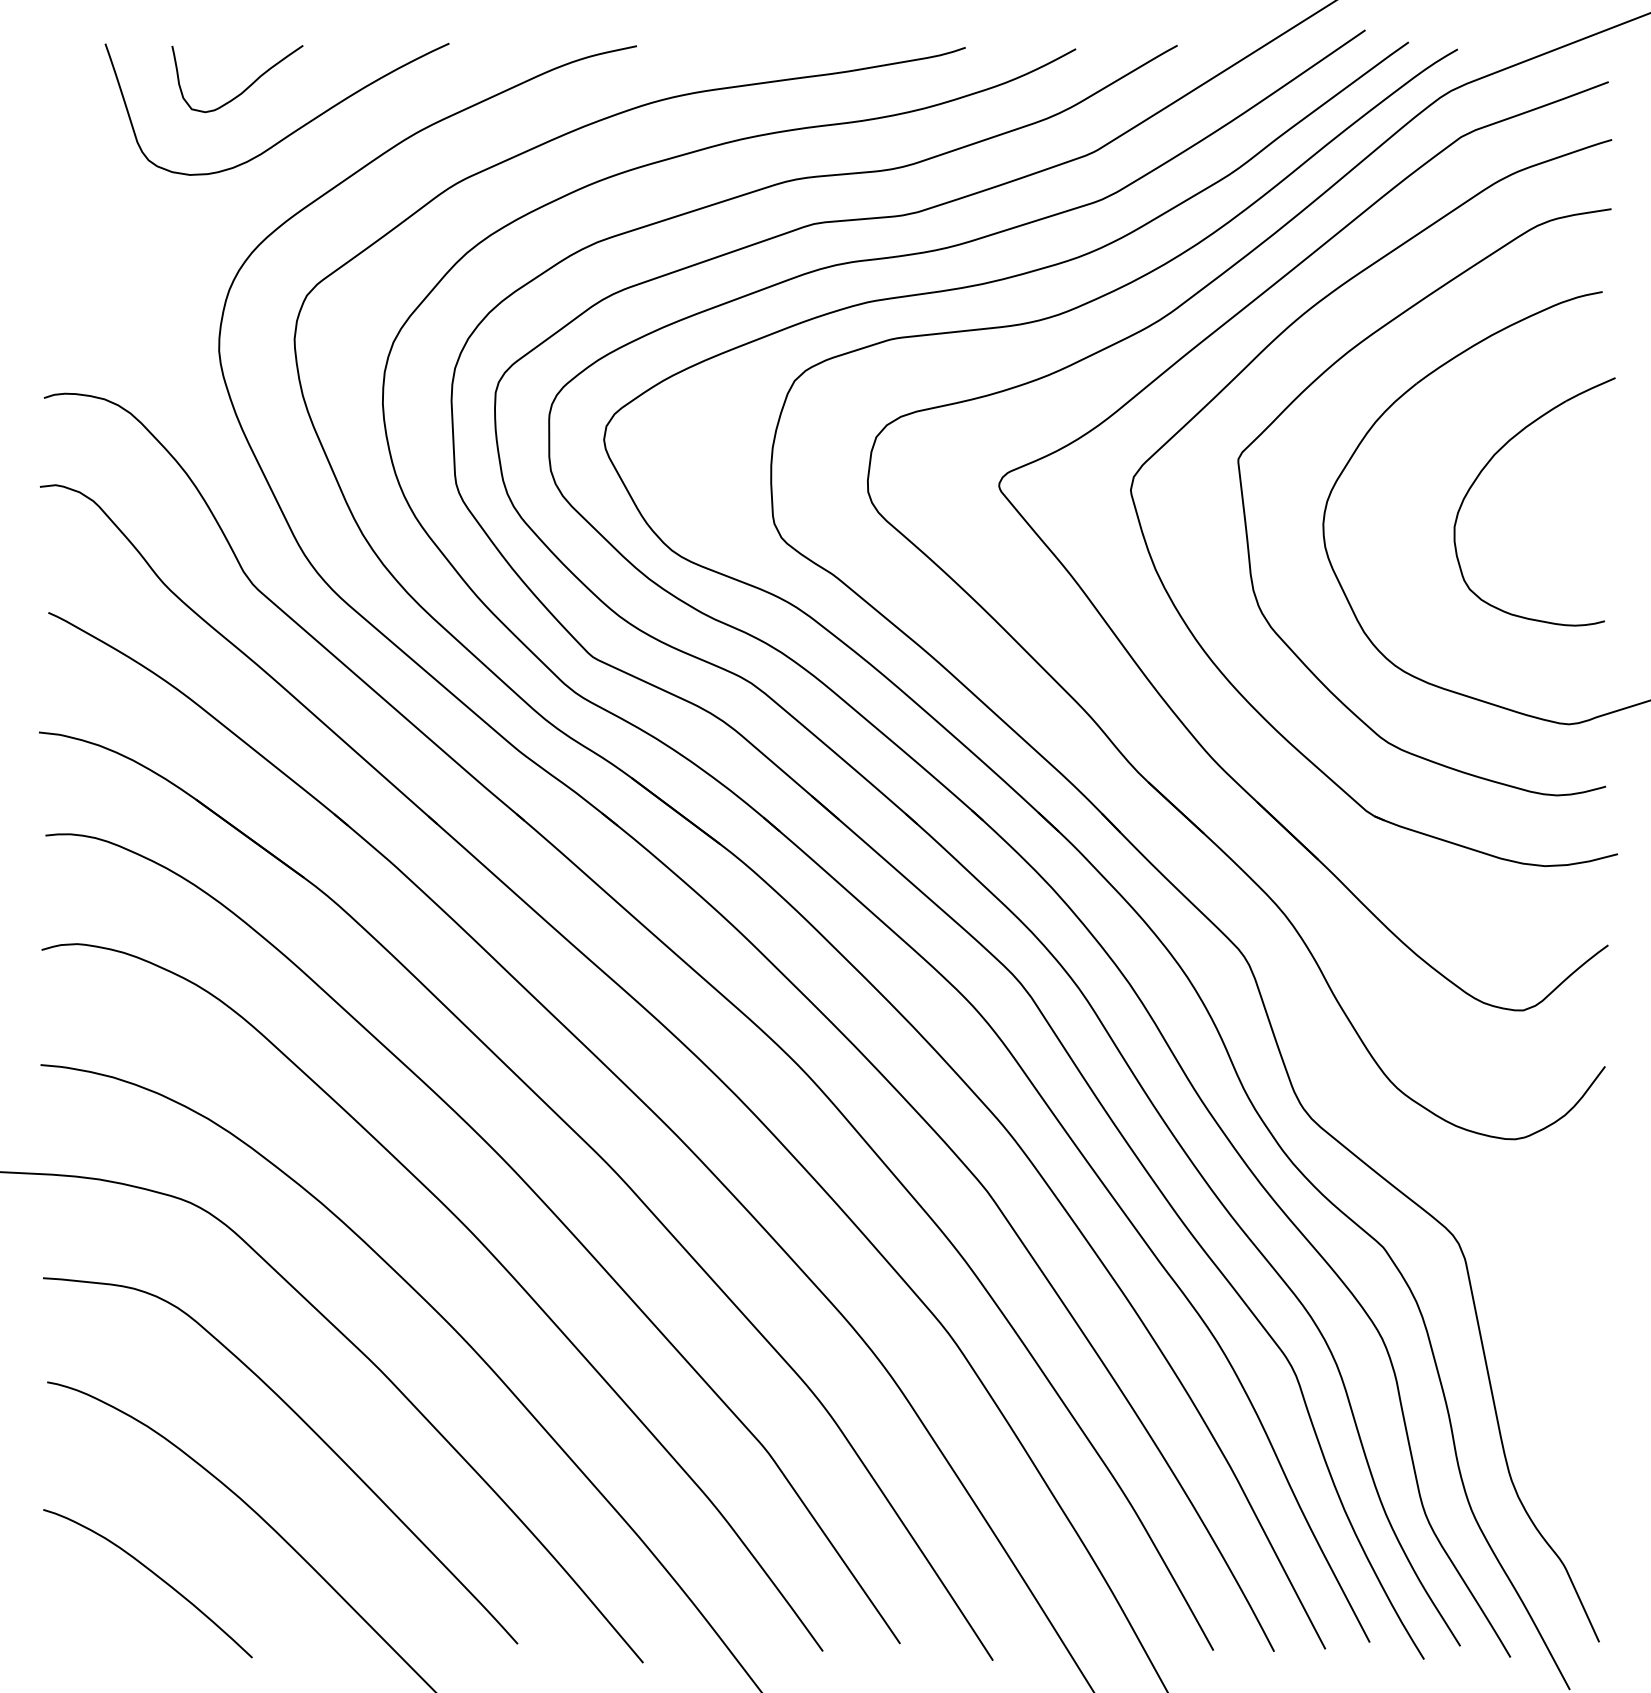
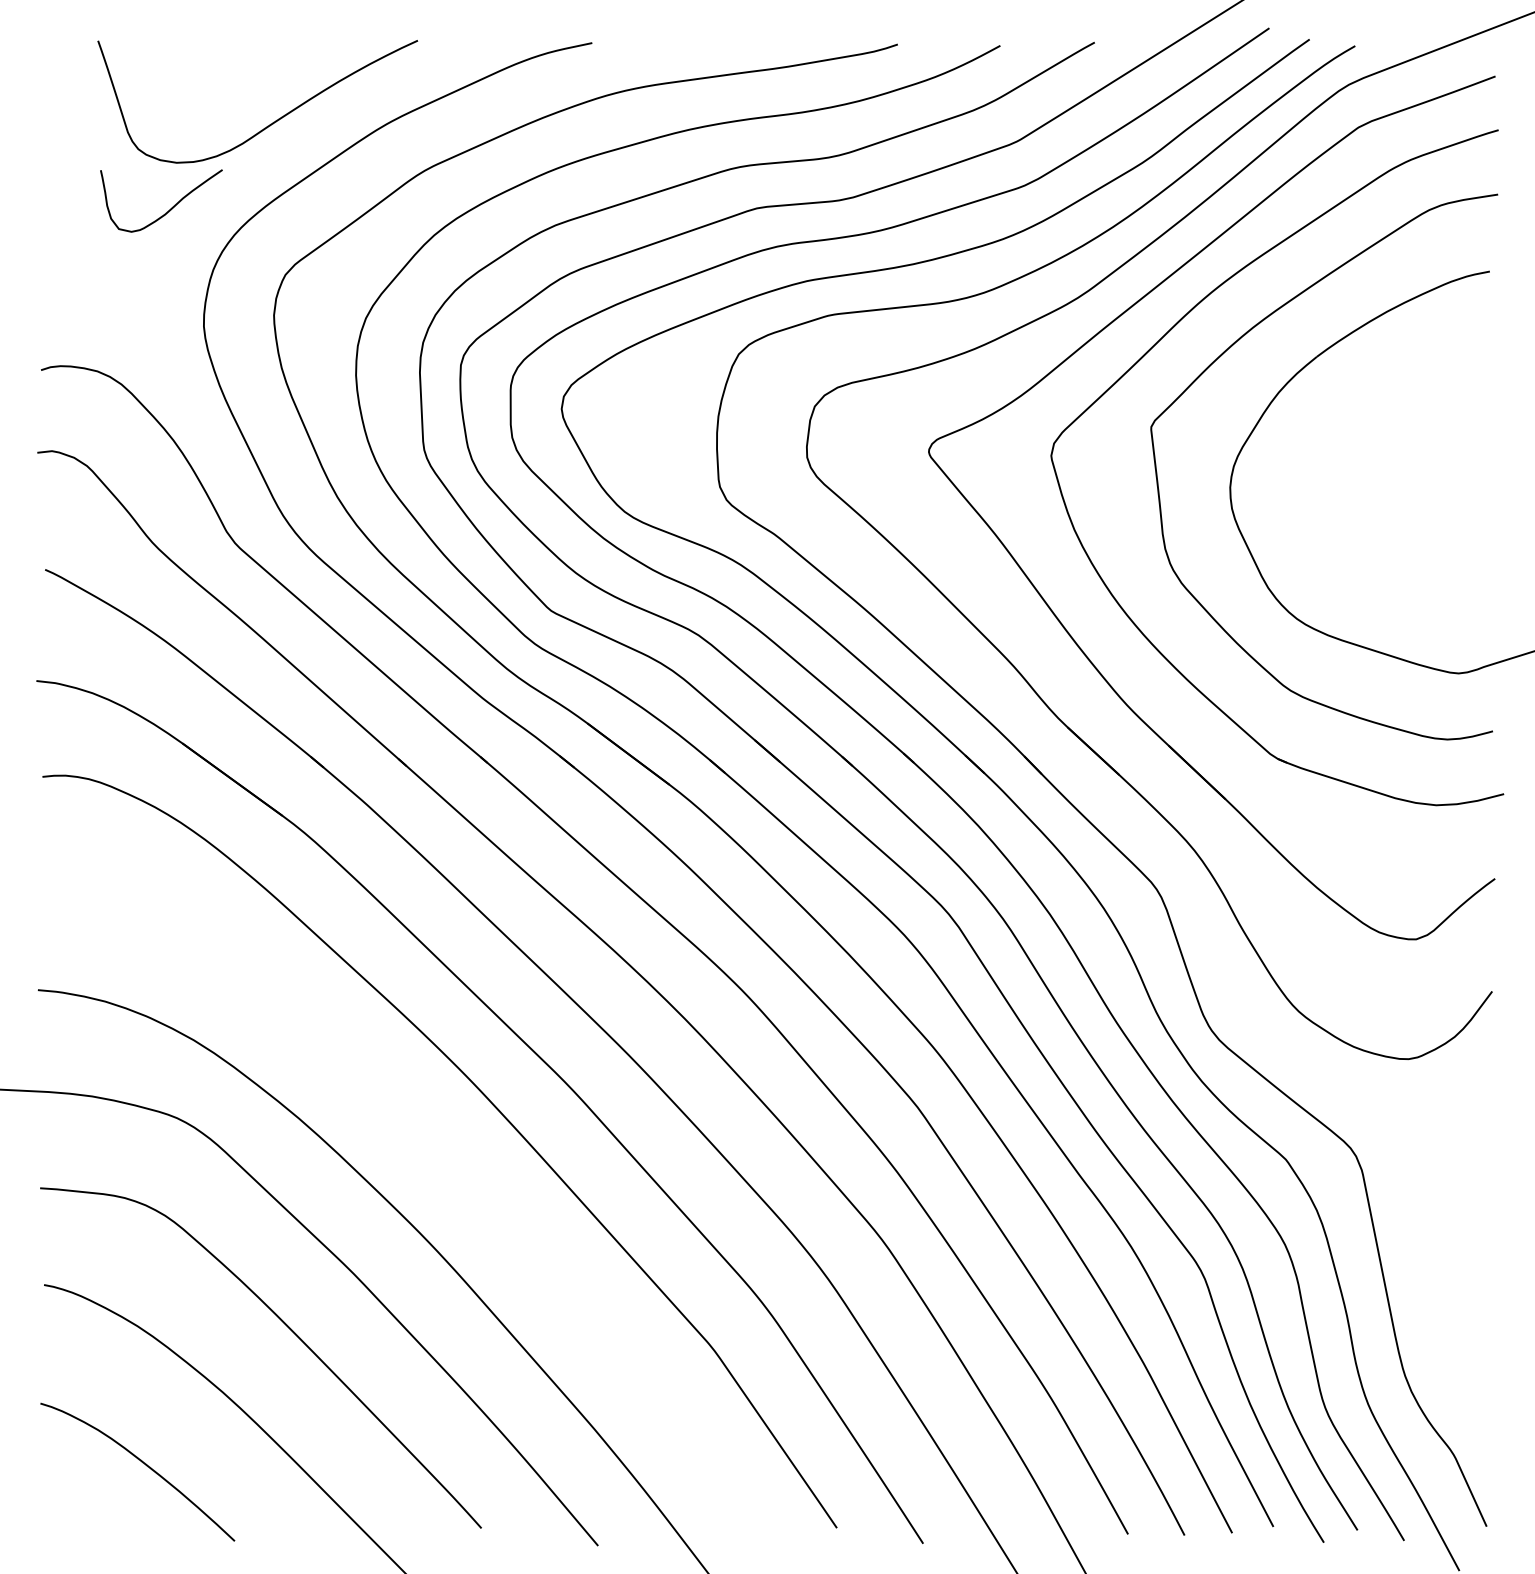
curve: (246, 87) -> (169, 208), moved
part: (1487, 465) -> (1382, 432), removed
curve: (483, 1246) -> (449, 1158), removed

